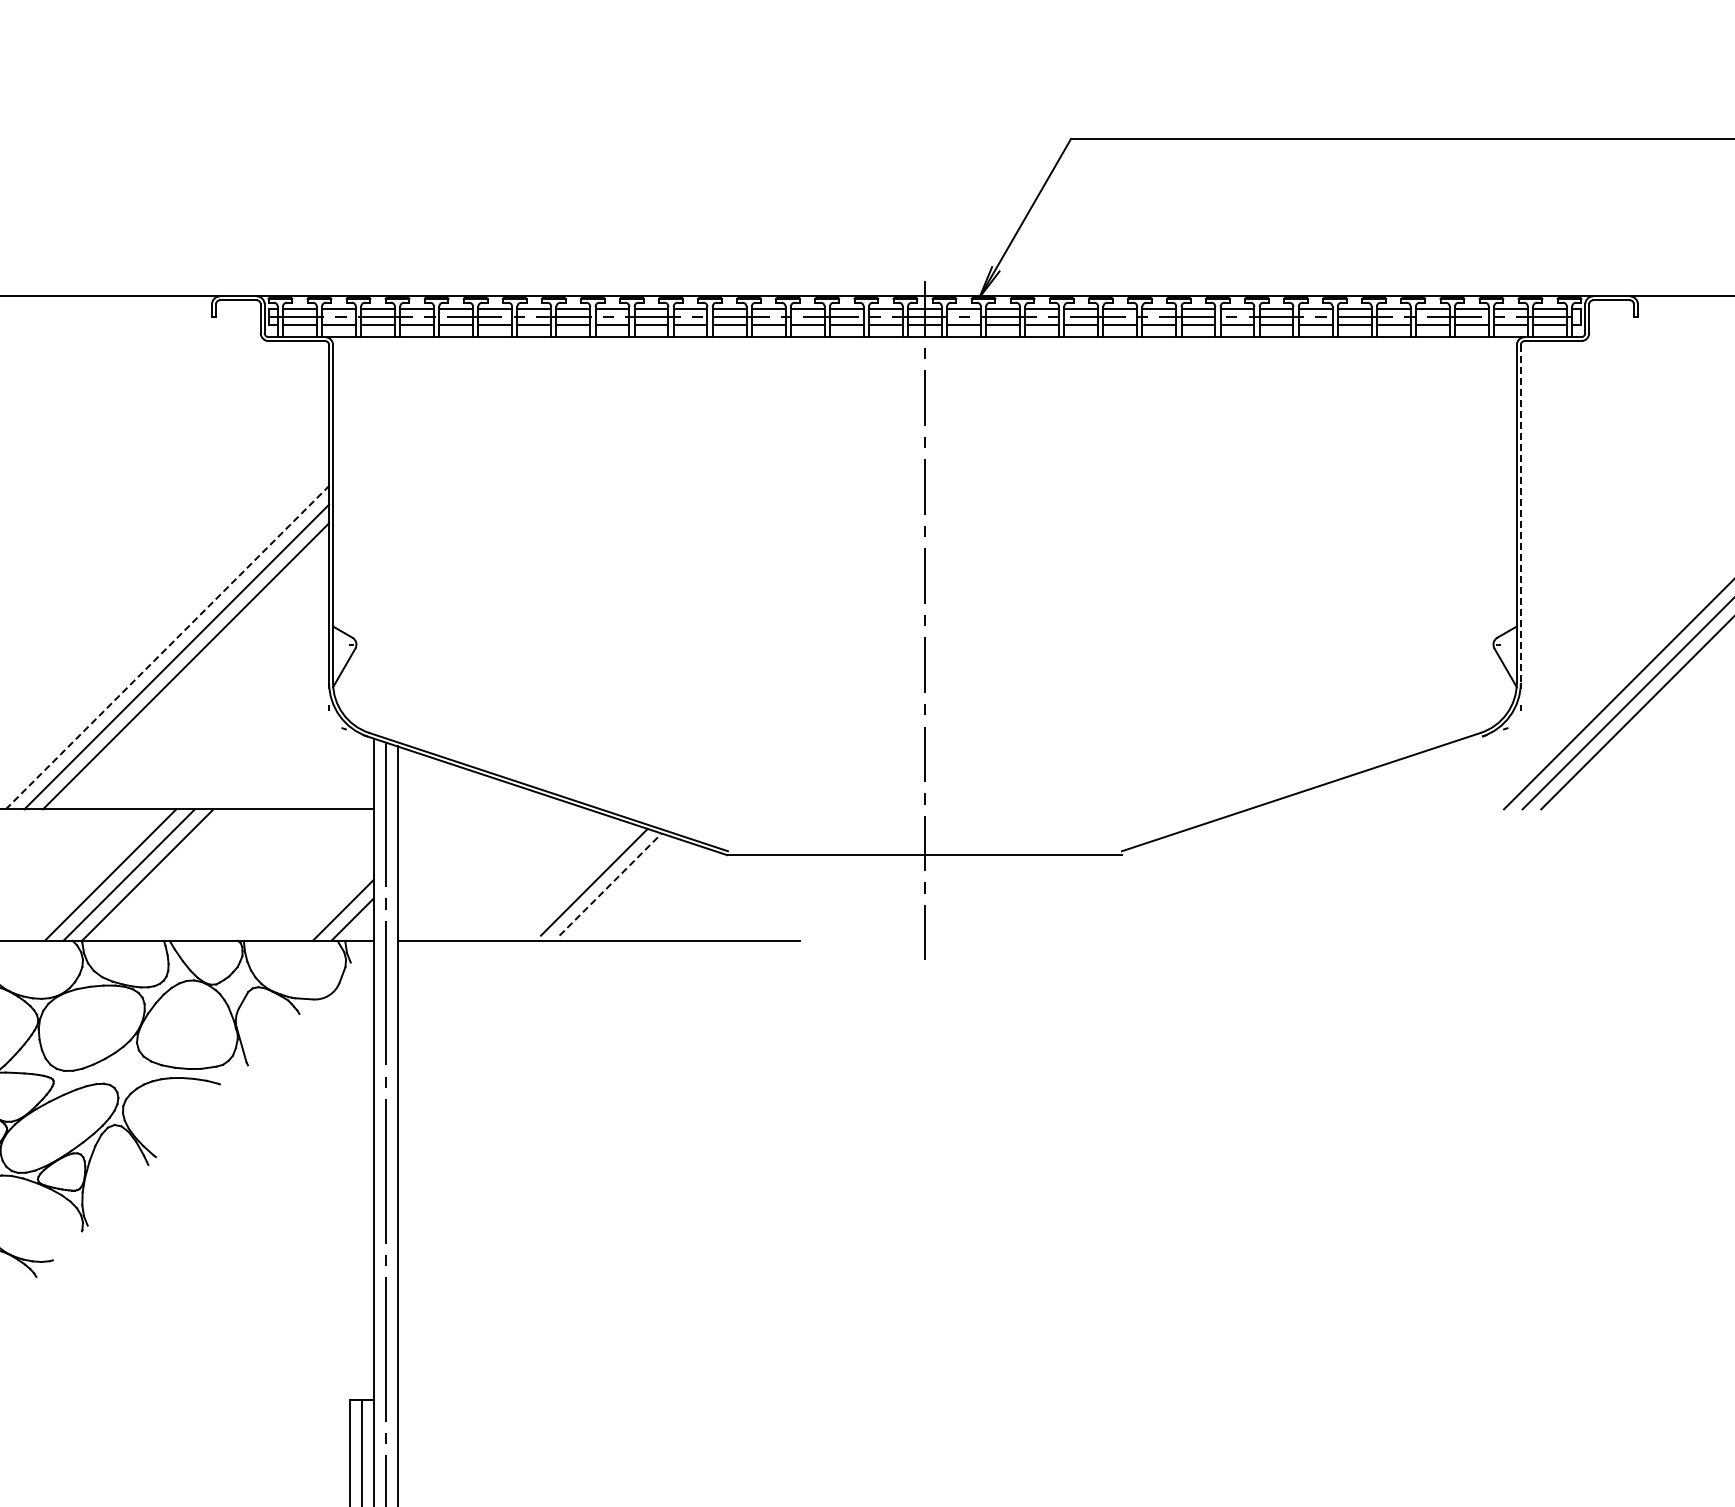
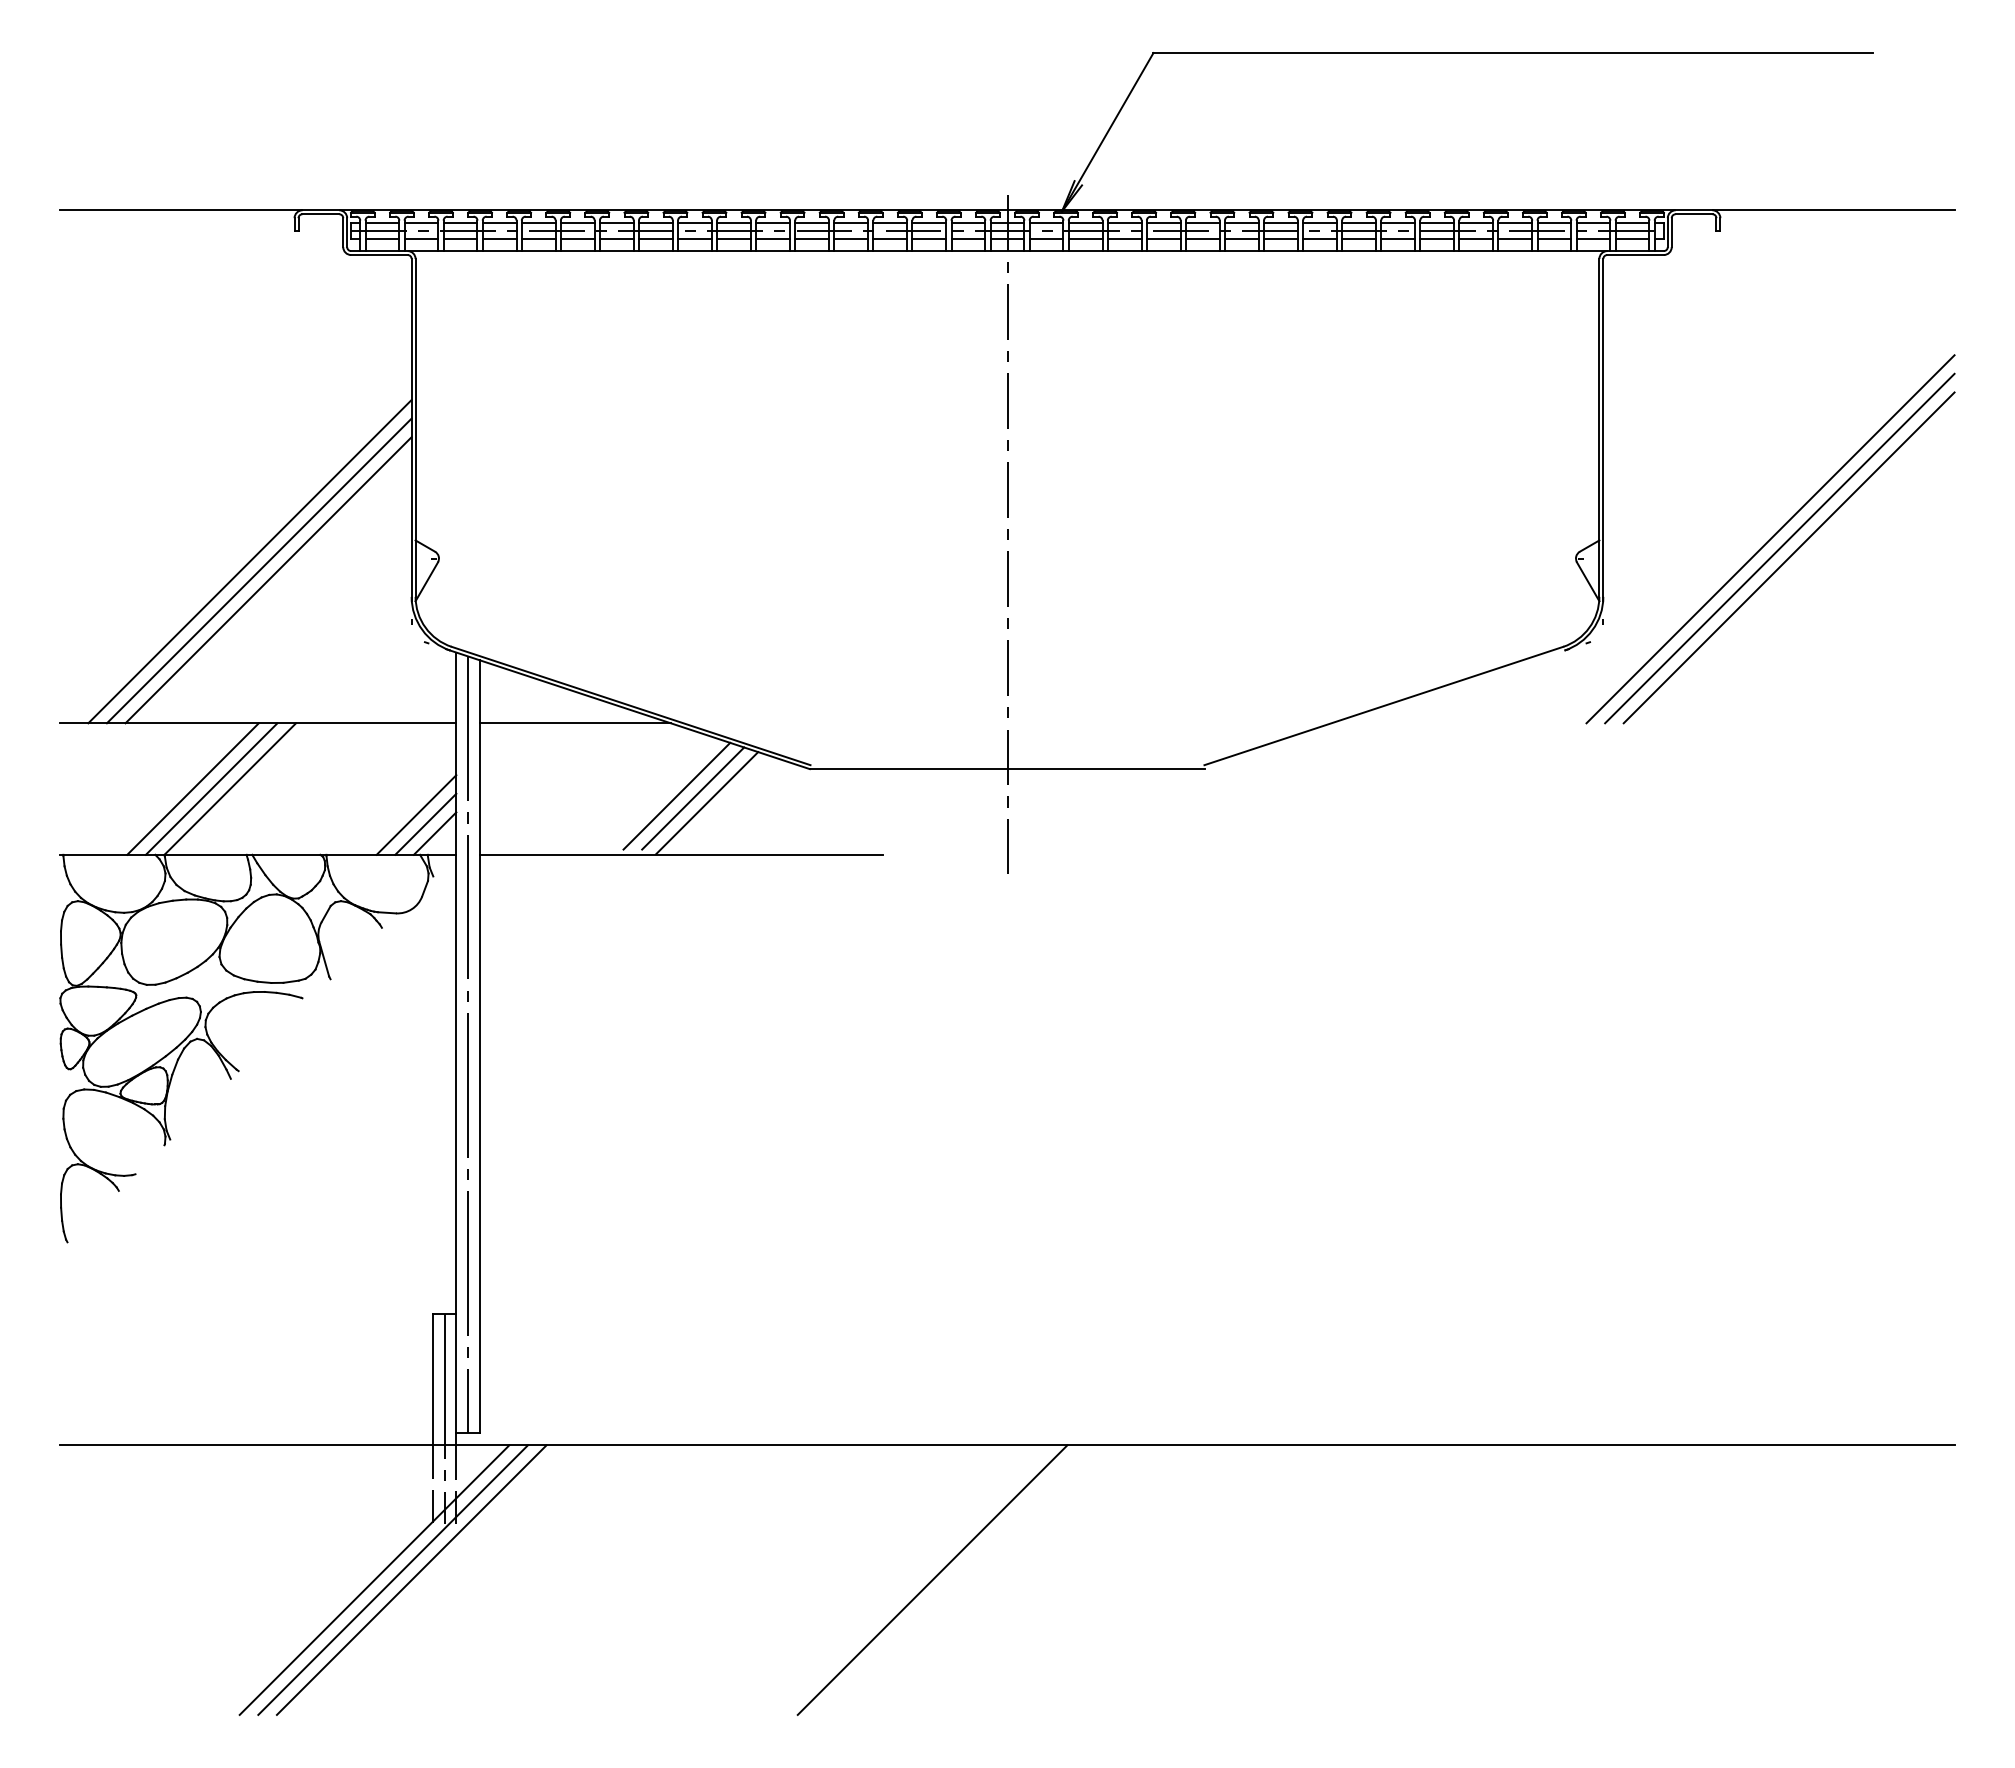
line: (1520, 513) -> (1603, 427), dashed -> solid
line: (166, 647) -> (249, 561), dashed -> solid
line: (492, 809) -> (575, 723), added
line: (610, 884) -> (693, 798), dashed -> solid
line: (624, 889) -> (707, 803), added
line: (333, 900) -> (416, 814), added

